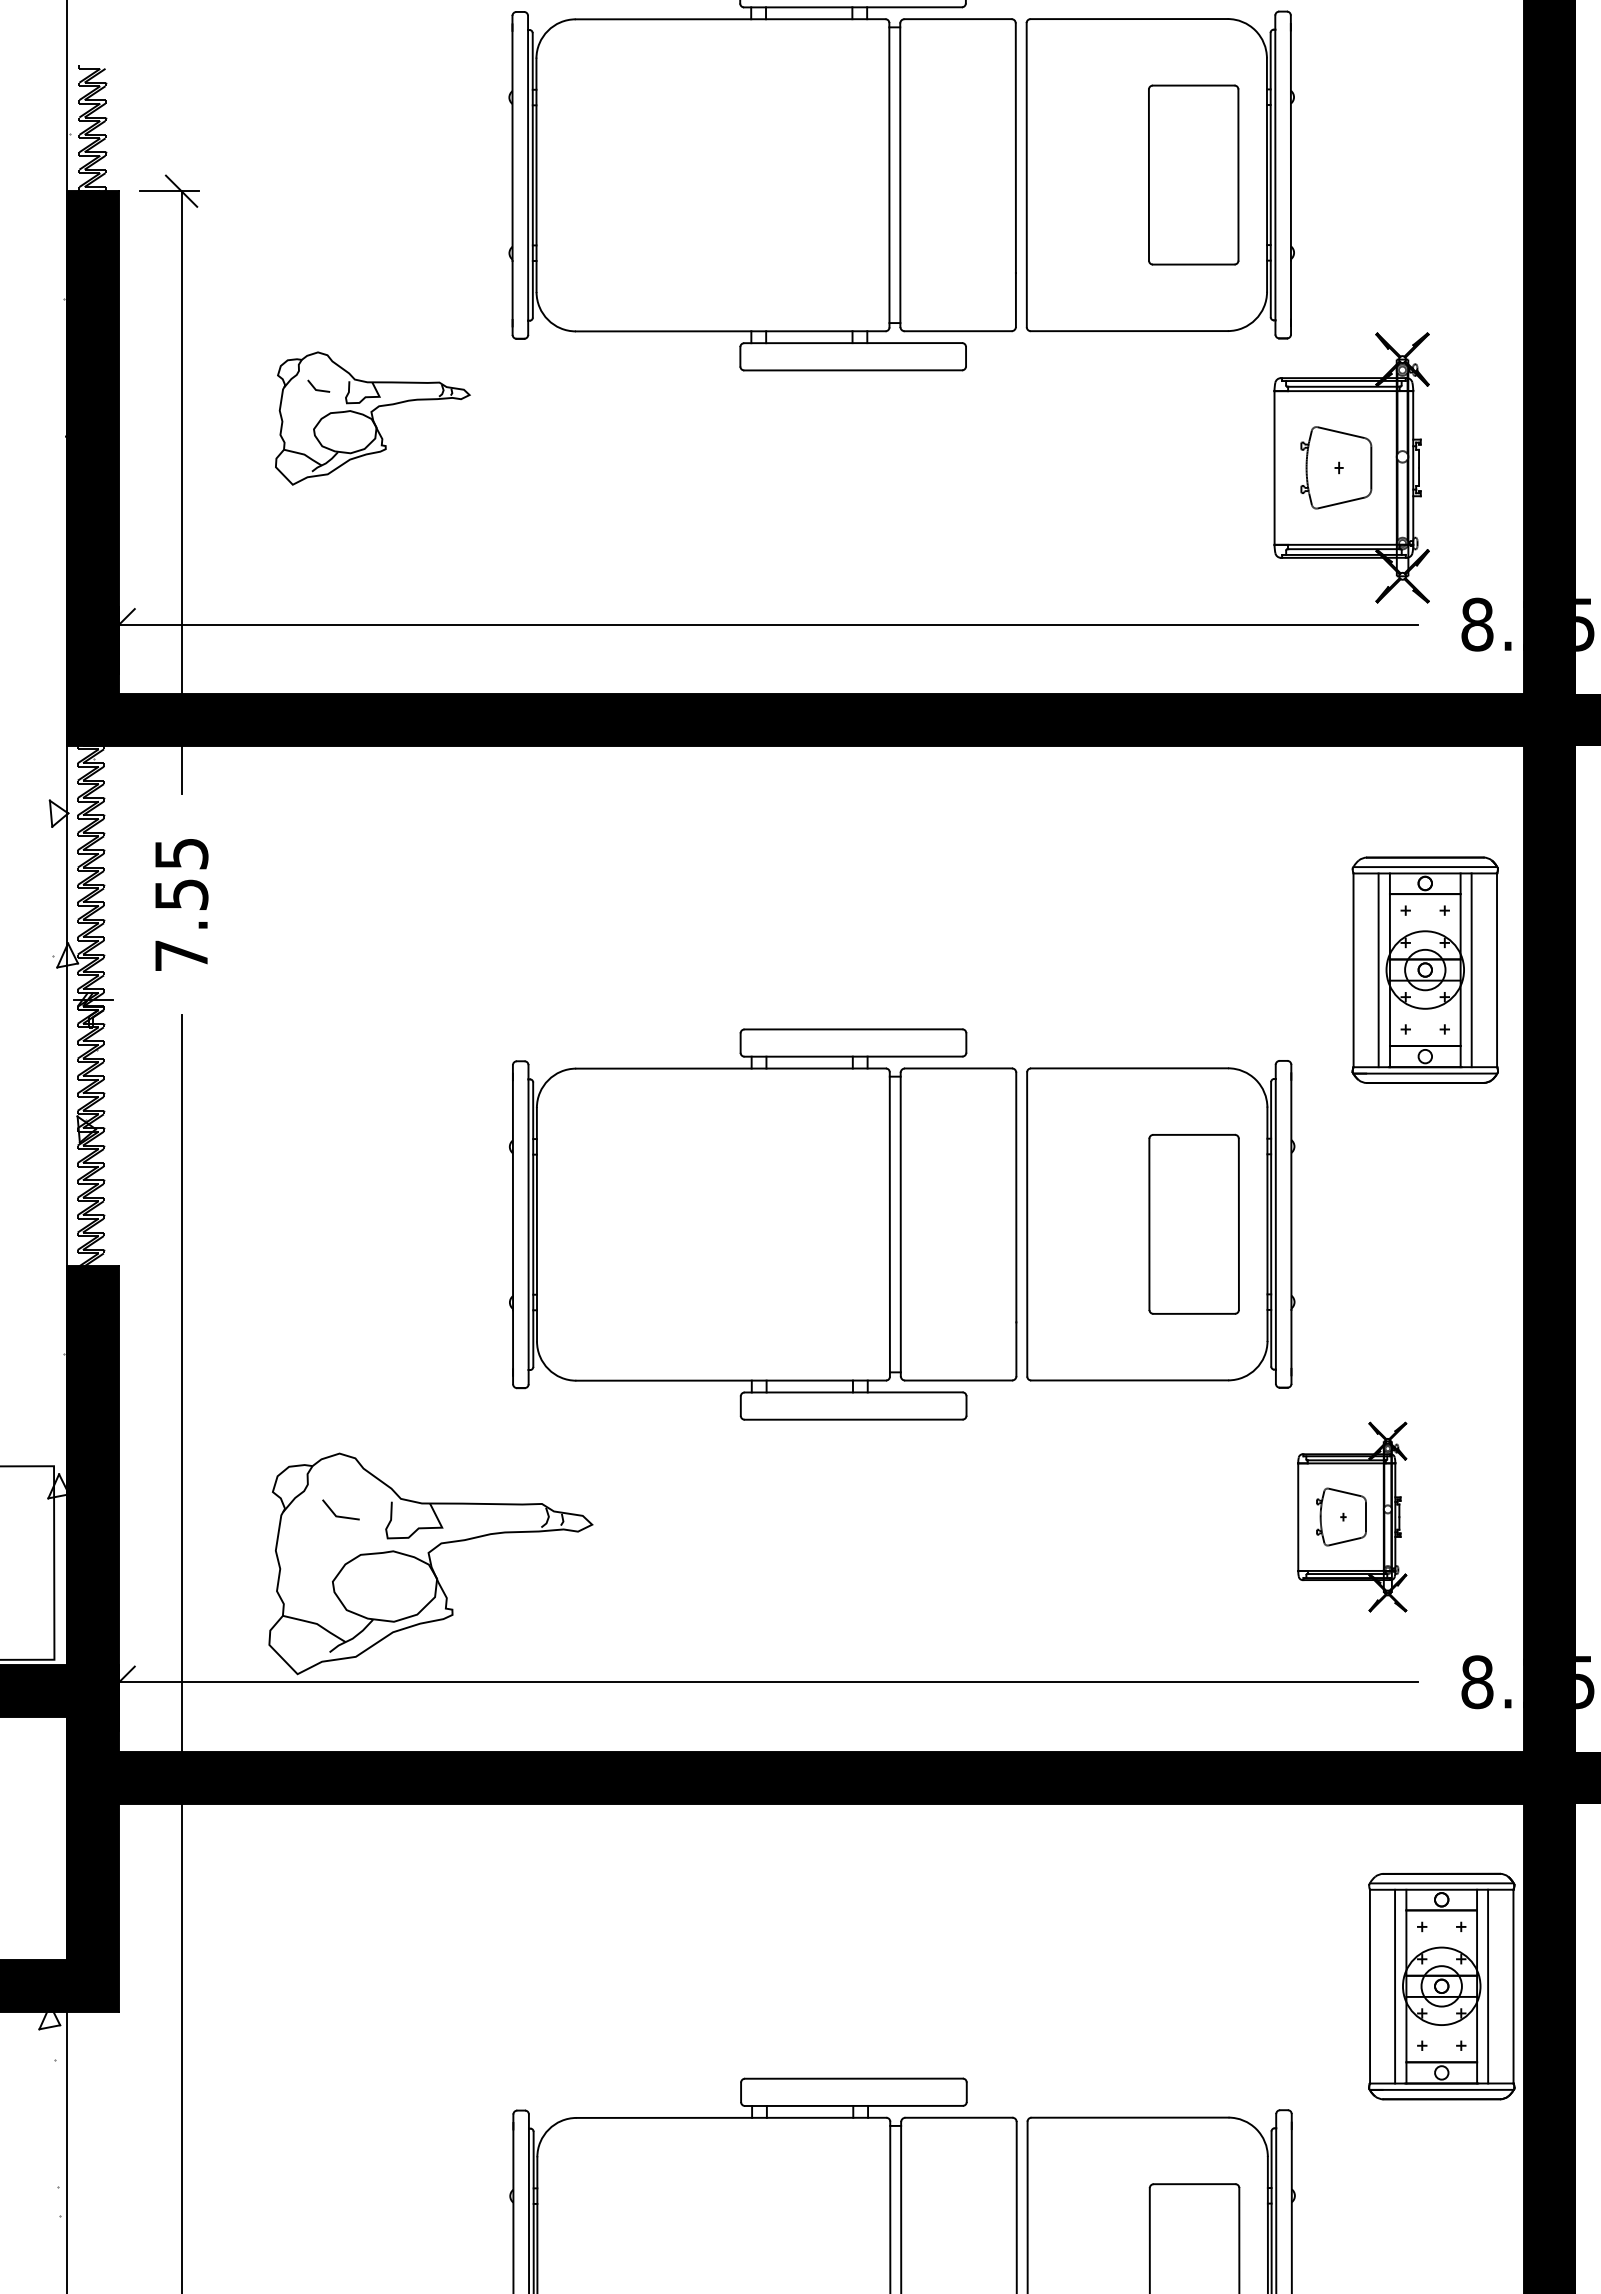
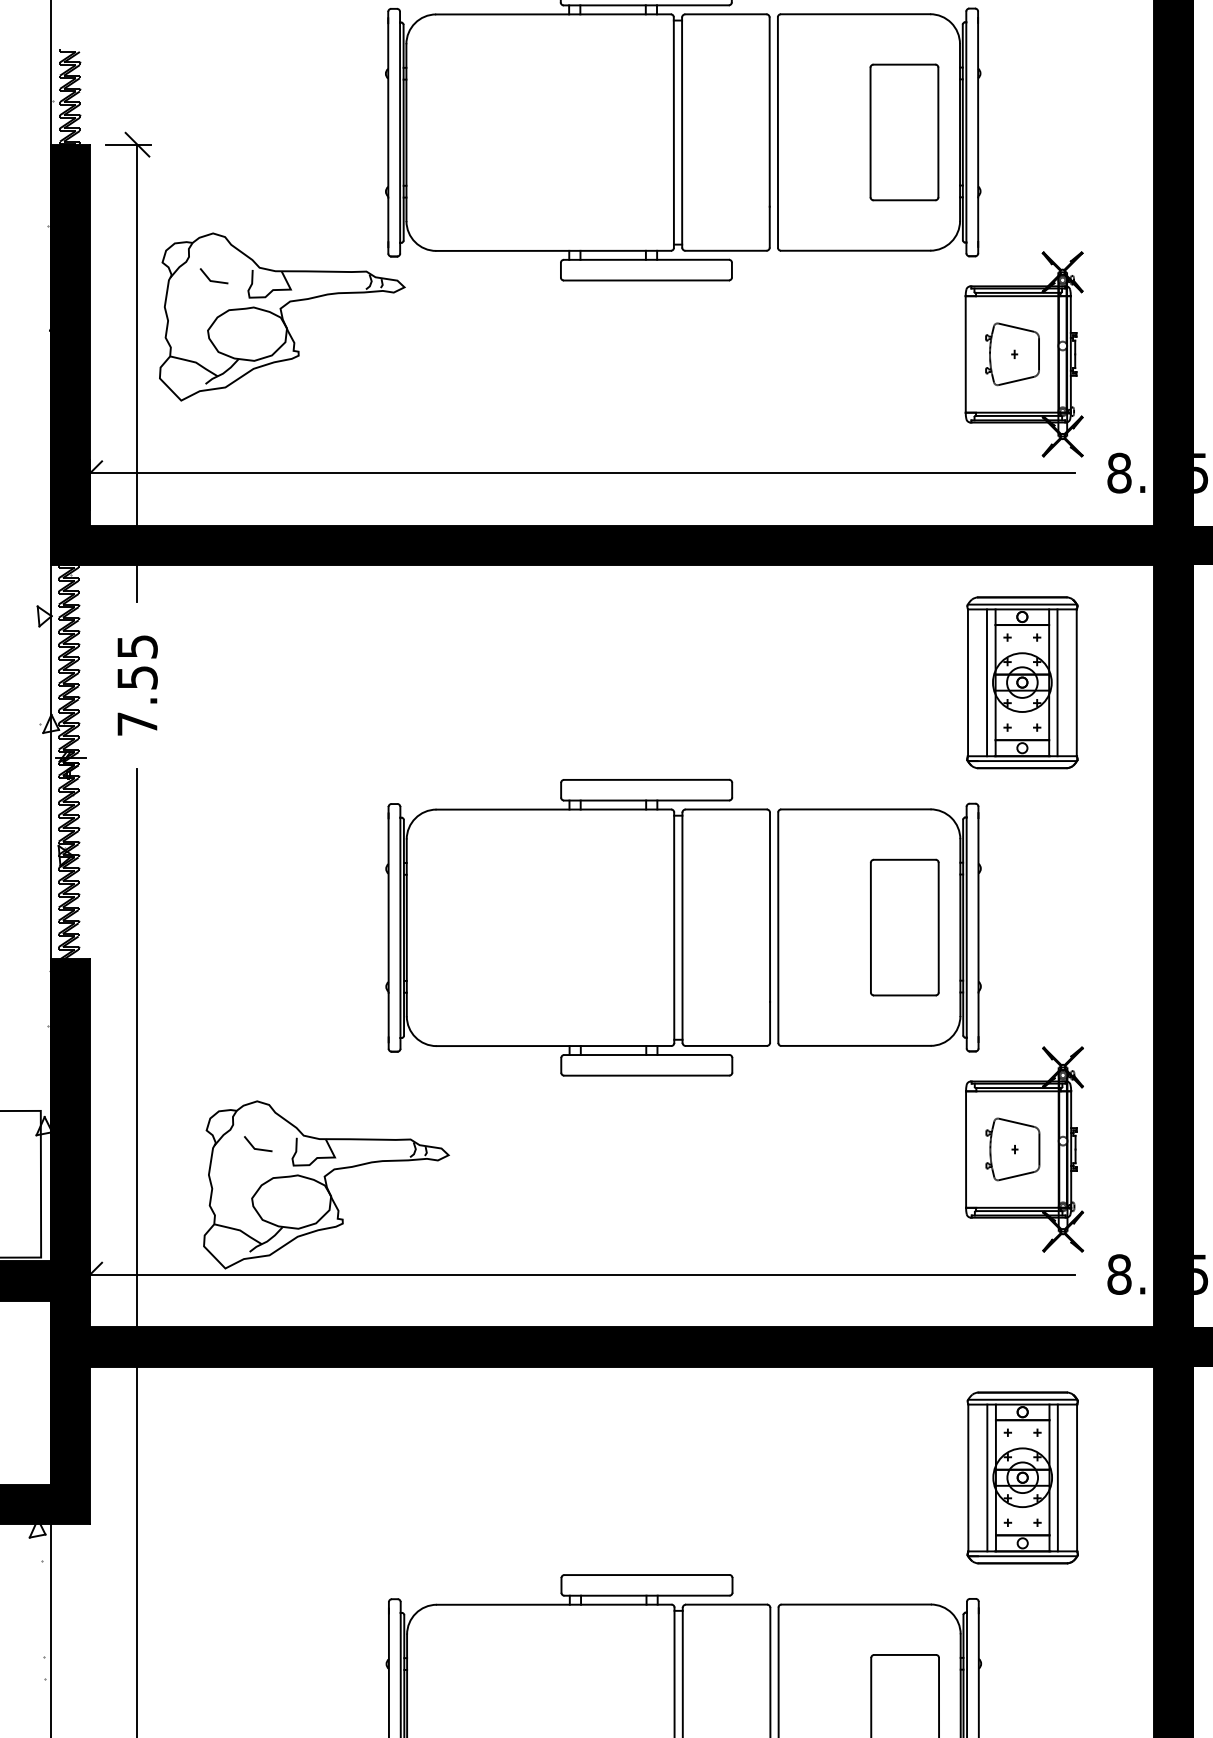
part: (372, 418) -> (282, 316), size x1.67
part: (1424, 969) -> (1021, 682), moved
part: (1352, 1516) -> (1024, 1149), size x1.43
part: (1441, 1986) -> (1022, 1477), moved

